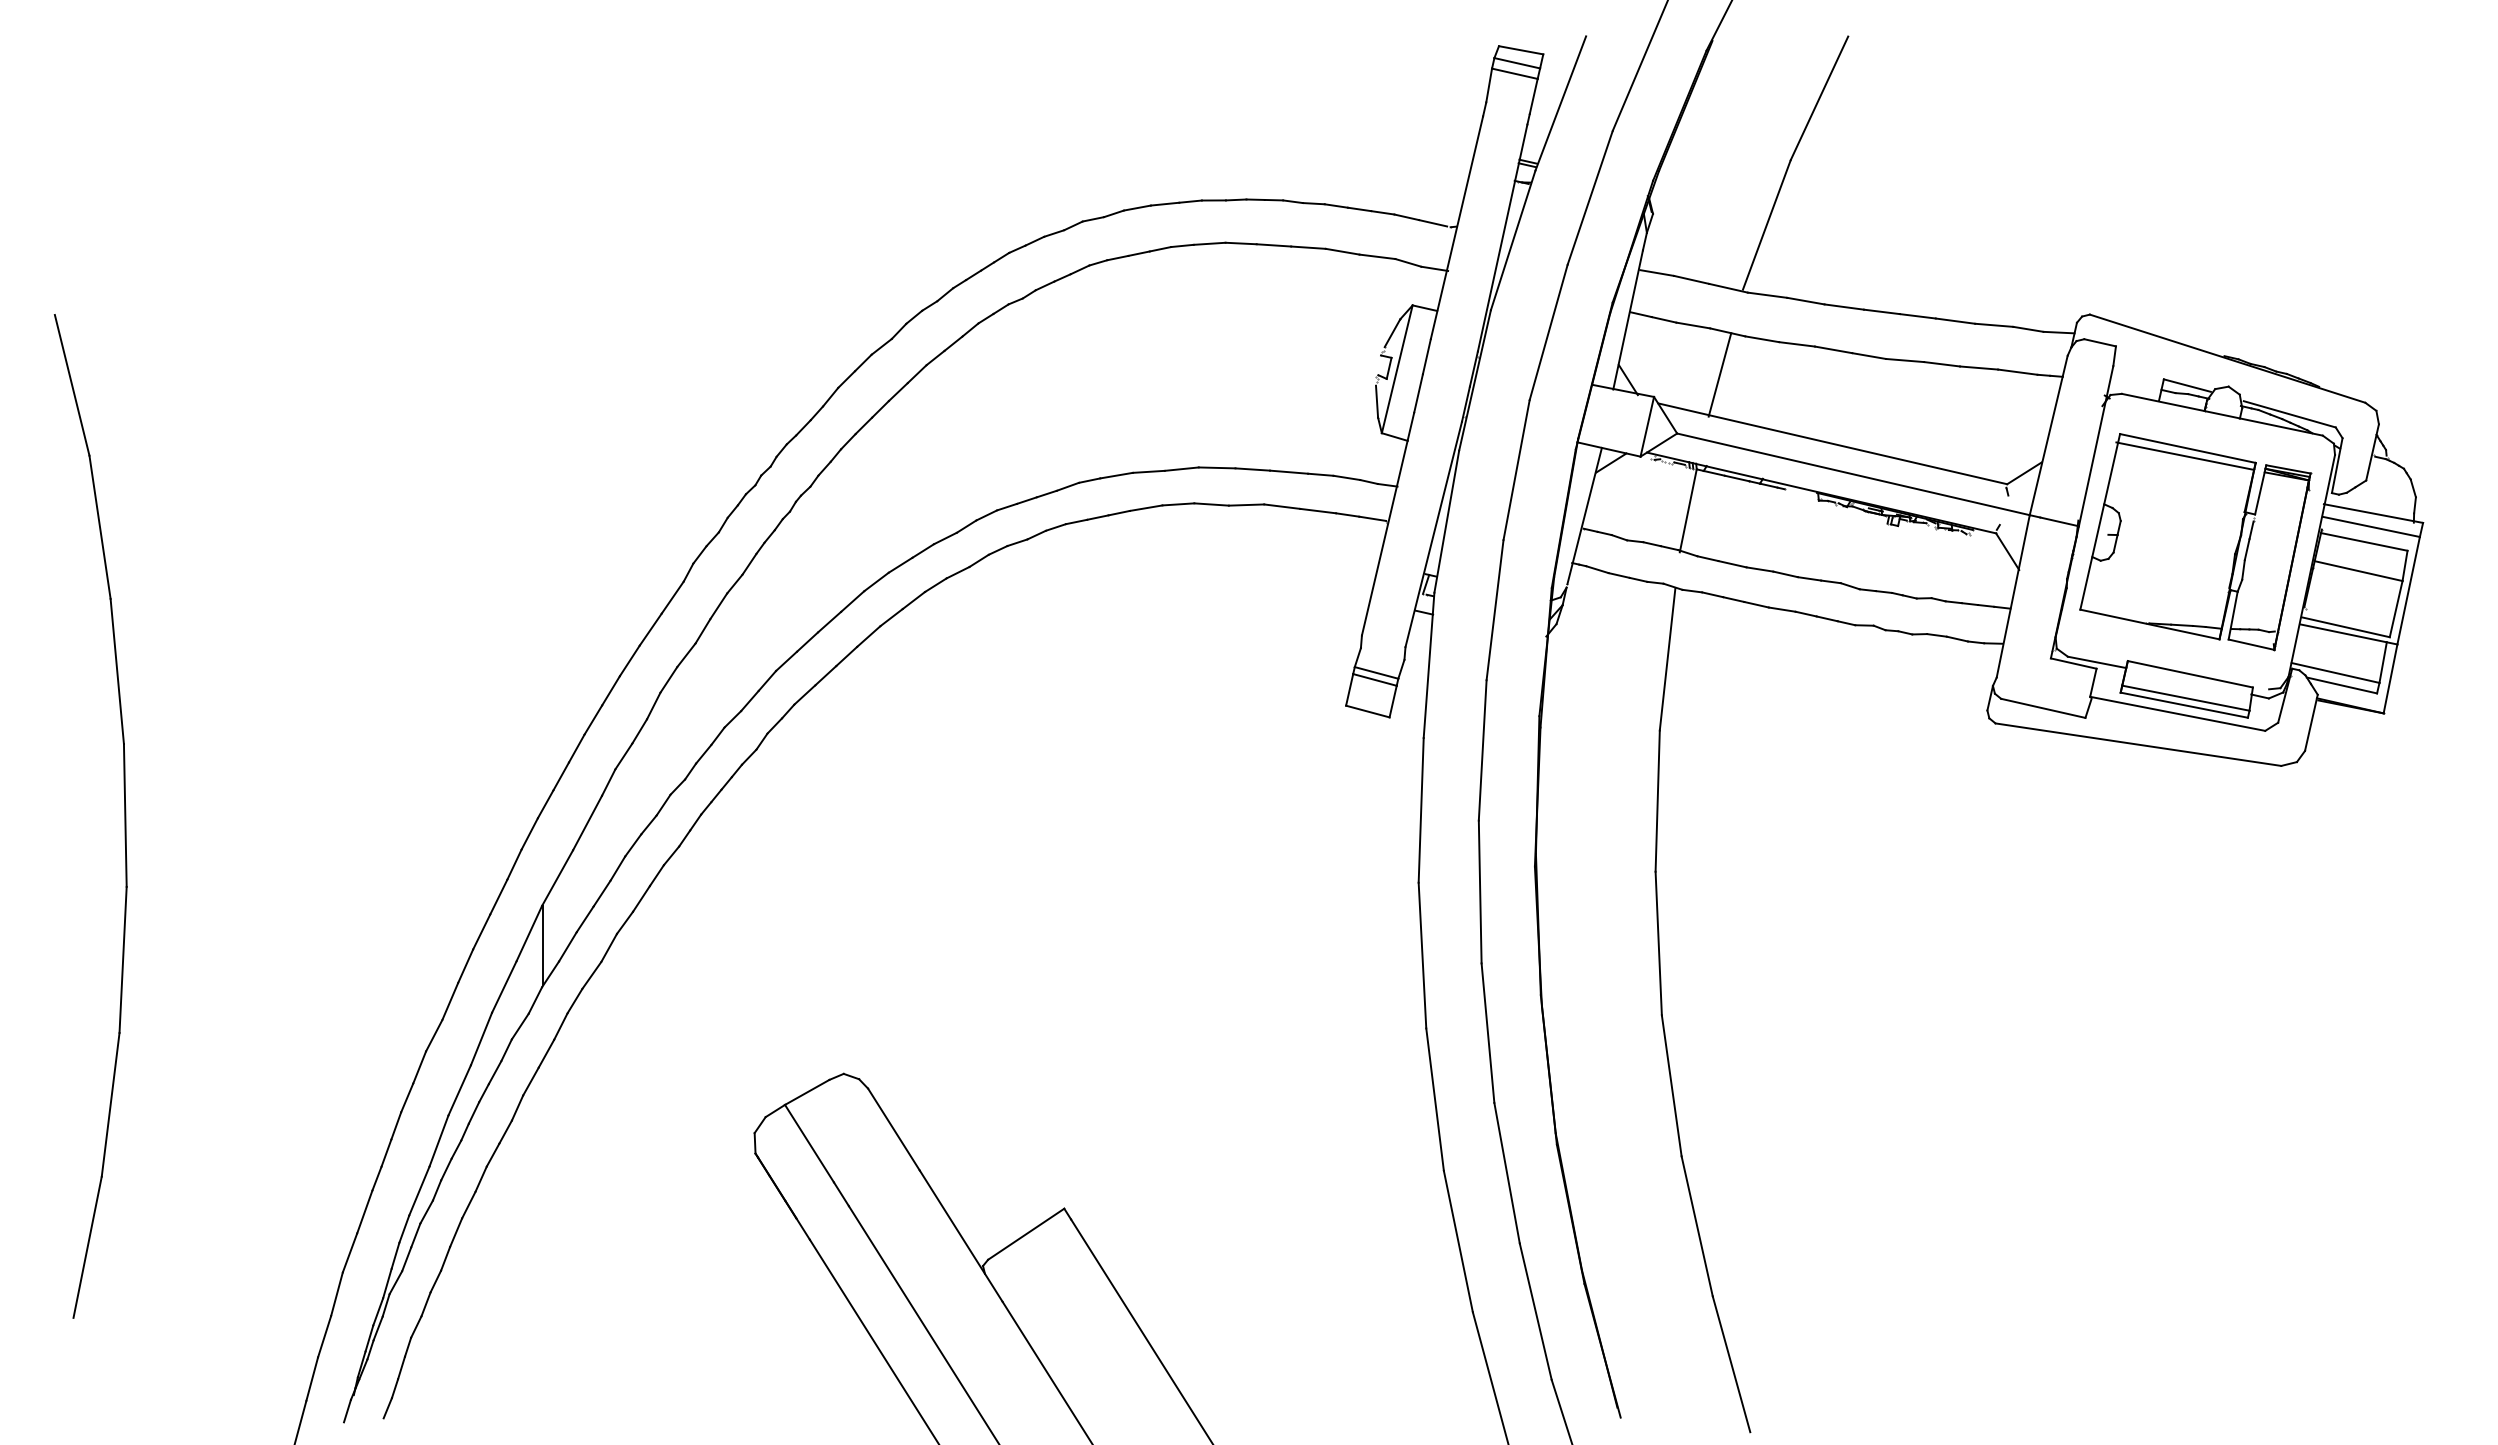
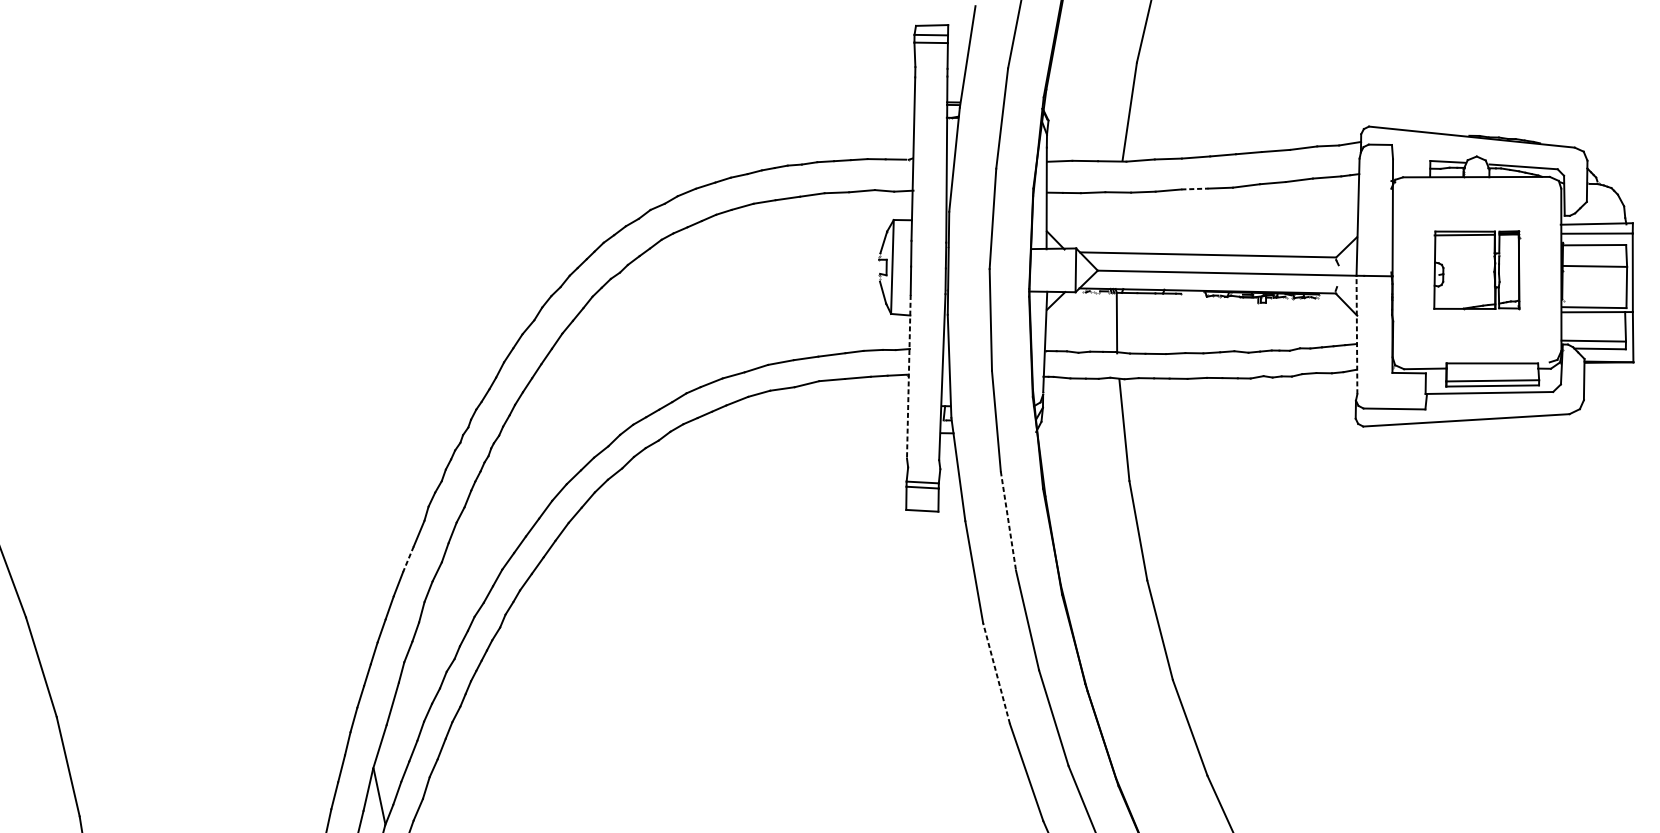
line: (1833, 349) -> (1194, 188), solid -> dashed
line: (1719, 374) -> (1118, 223), removed
line: (1387, 524) -> (908, 377), solid -> dashed
part: (2195, 542) -> (1476, 270), size x0.6
line: (2013, 596) -> (1357, 335), solid -> dashed
line: (650, 630) -> (408, 559), solid -> dashed
line: (1482, 750) -> (1008, 521), solid -> dashed
line: (1422, 955) -> (996, 673), solid -> dashed

